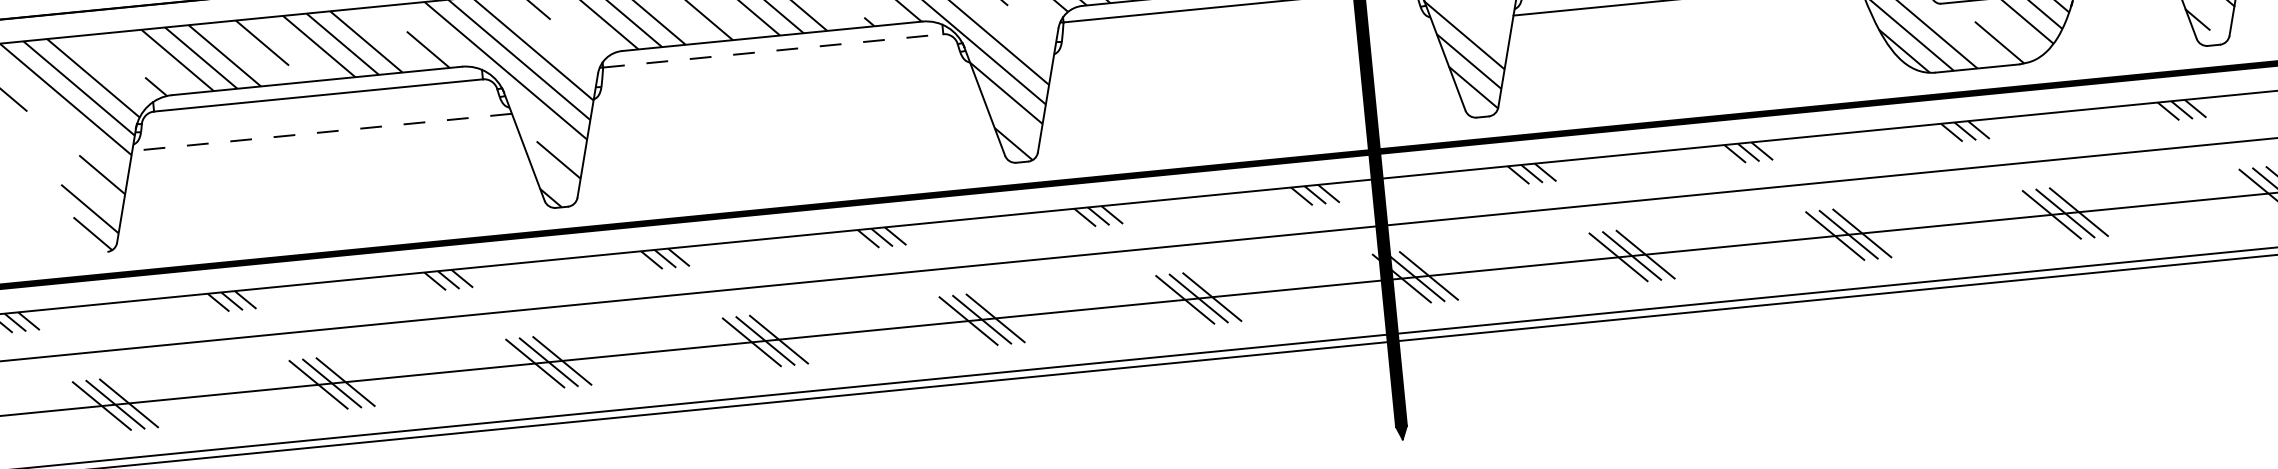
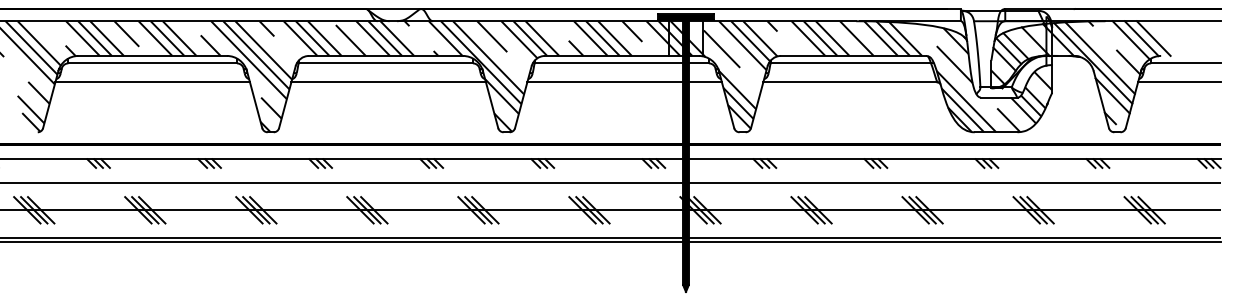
line: (1242, 42) -> (624, 82), added
line: (774, 50) -> (386, 63), dashed -> solid
line: (782, 87) -> (388, 82), added
line: (321, 132) -> (152, 82), dashed -> solid

